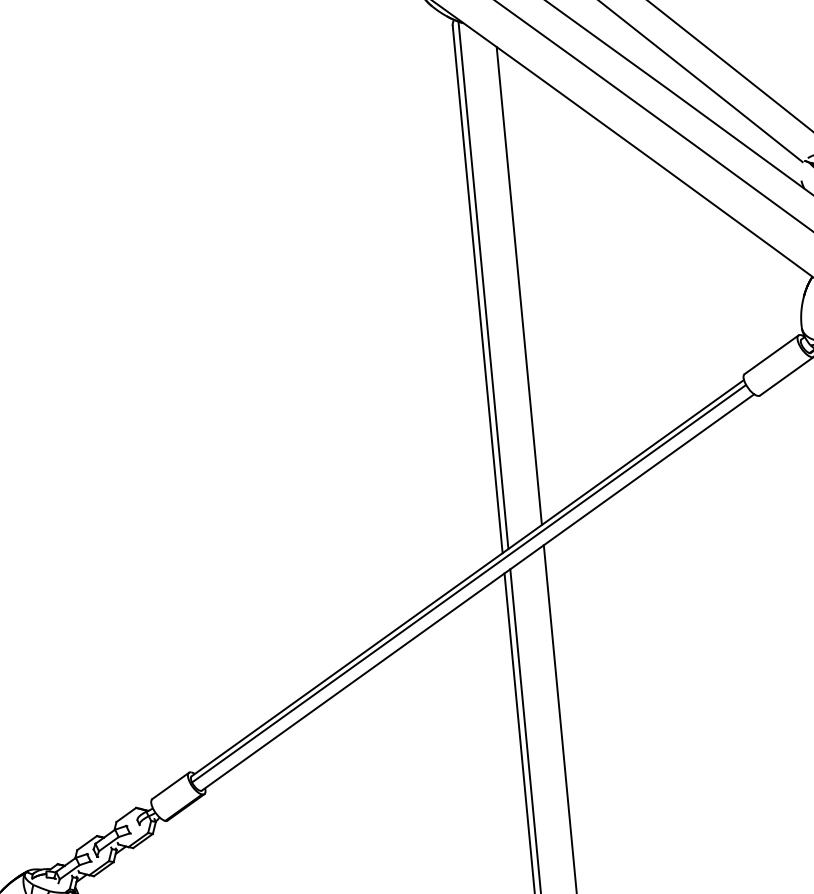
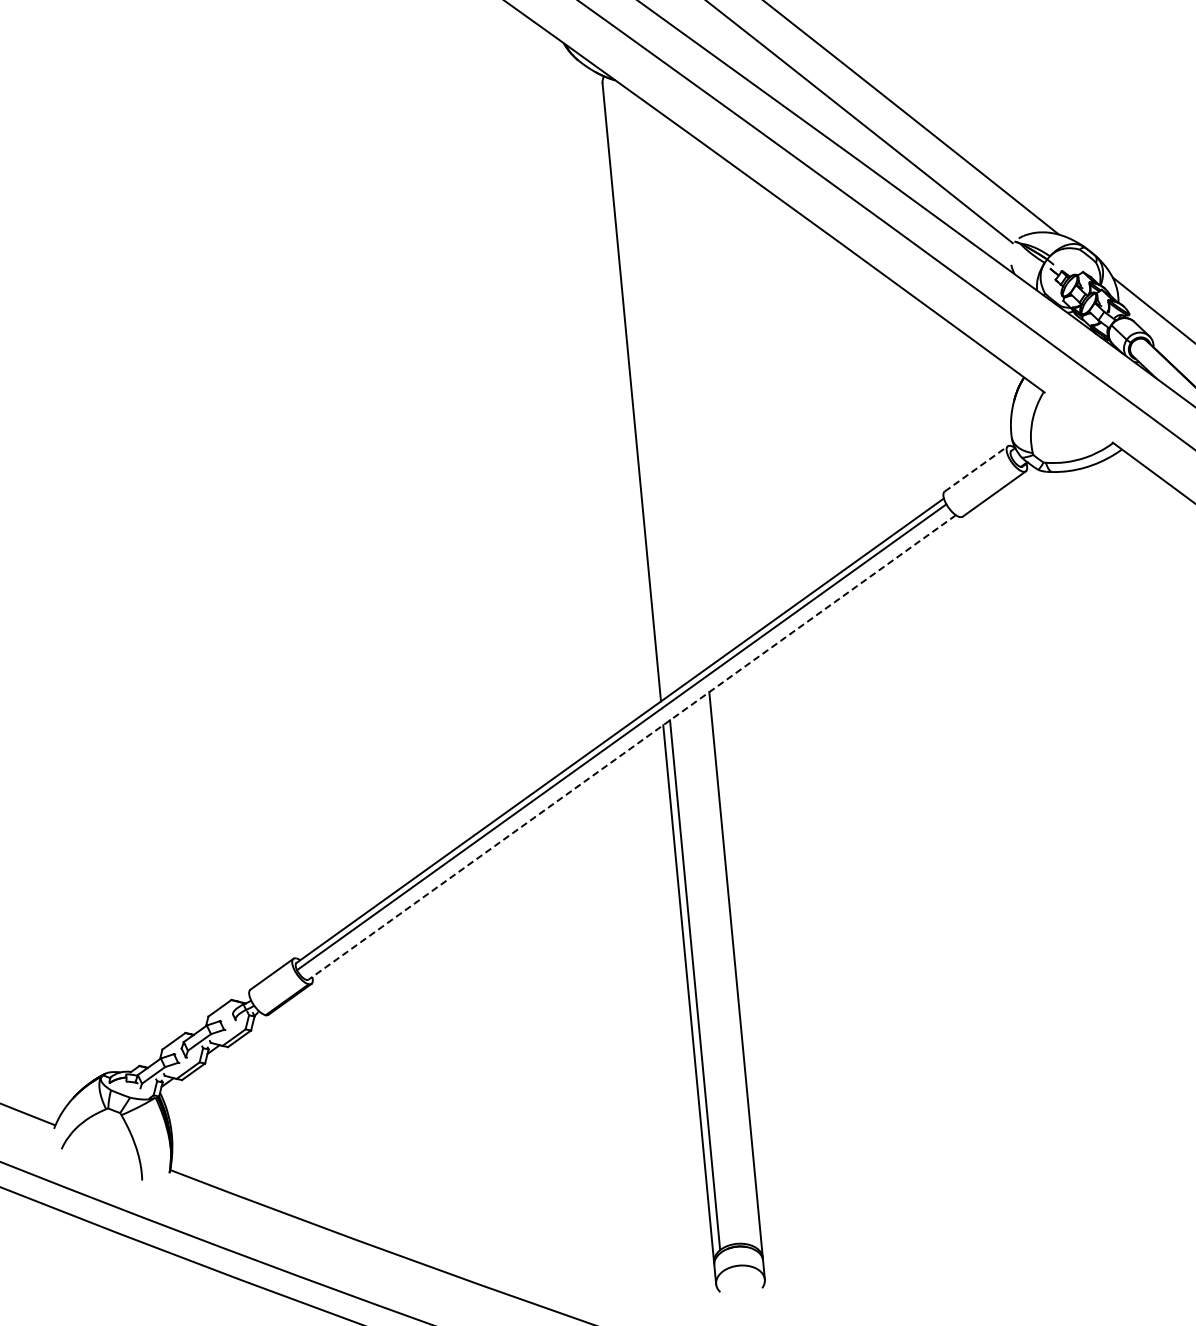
line: (483, 285) -> (638, 387), removed
line: (519, 286) -> (680, 388), removed
line: (771, 354) -> (976, 468), solid -> dashed
line: (477, 592) -> (631, 747), solid -> dashed

